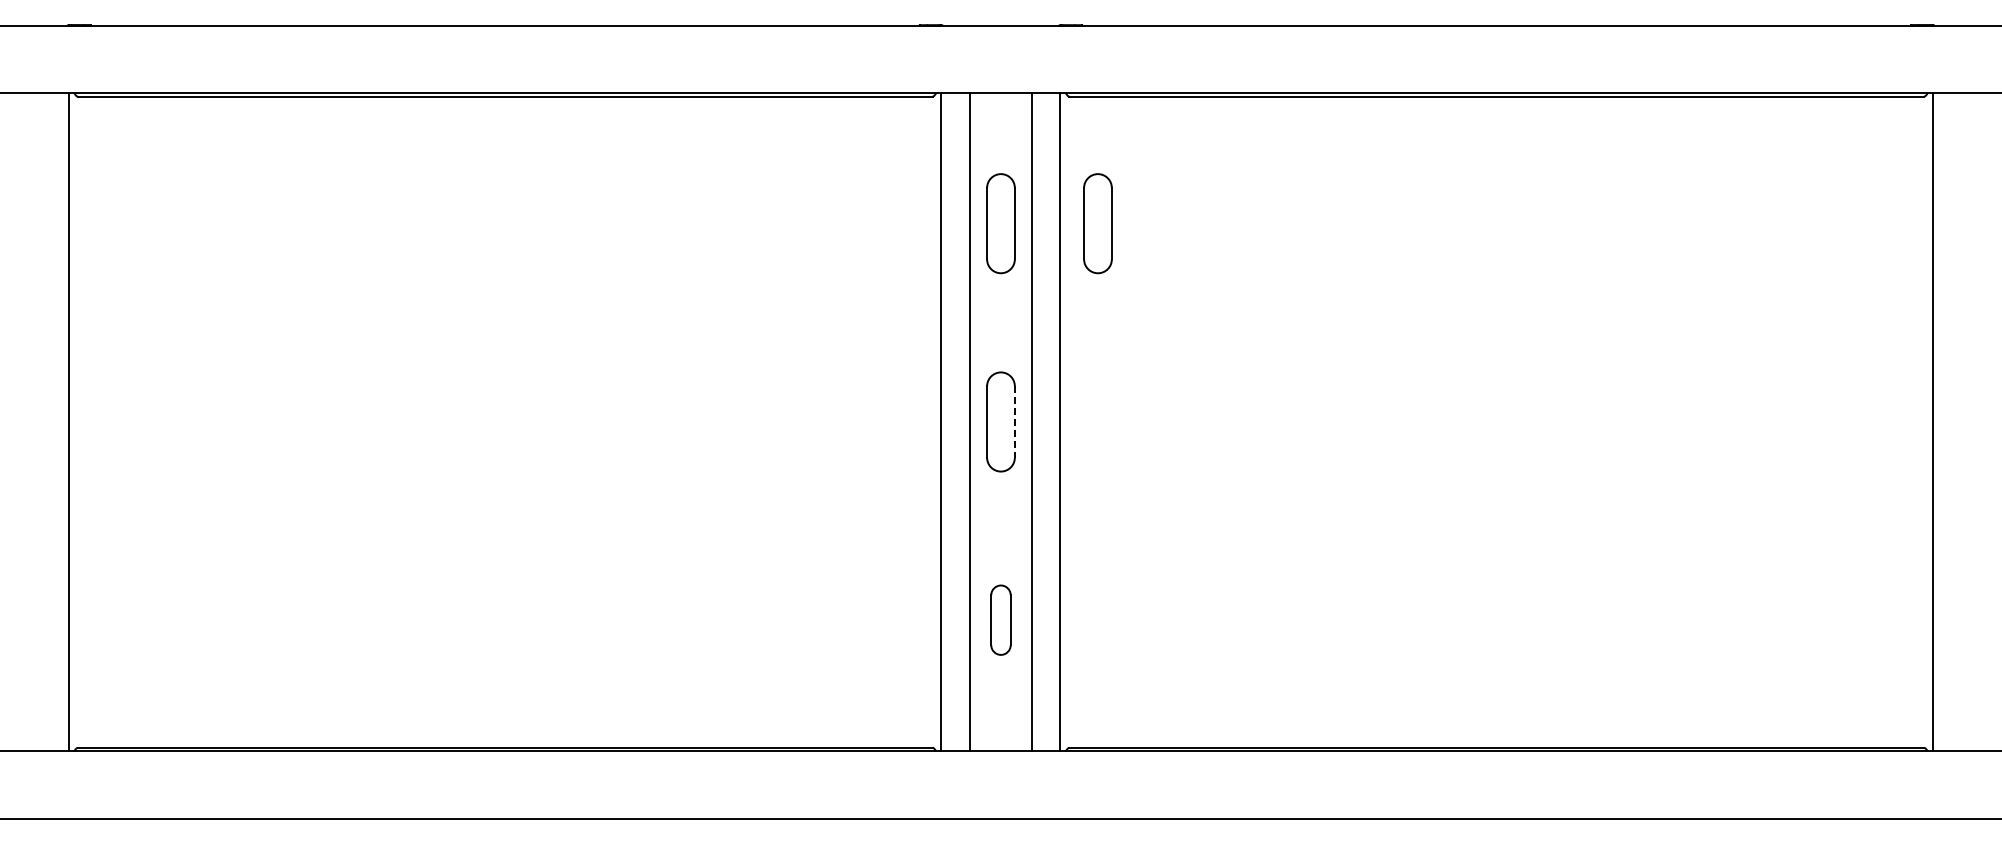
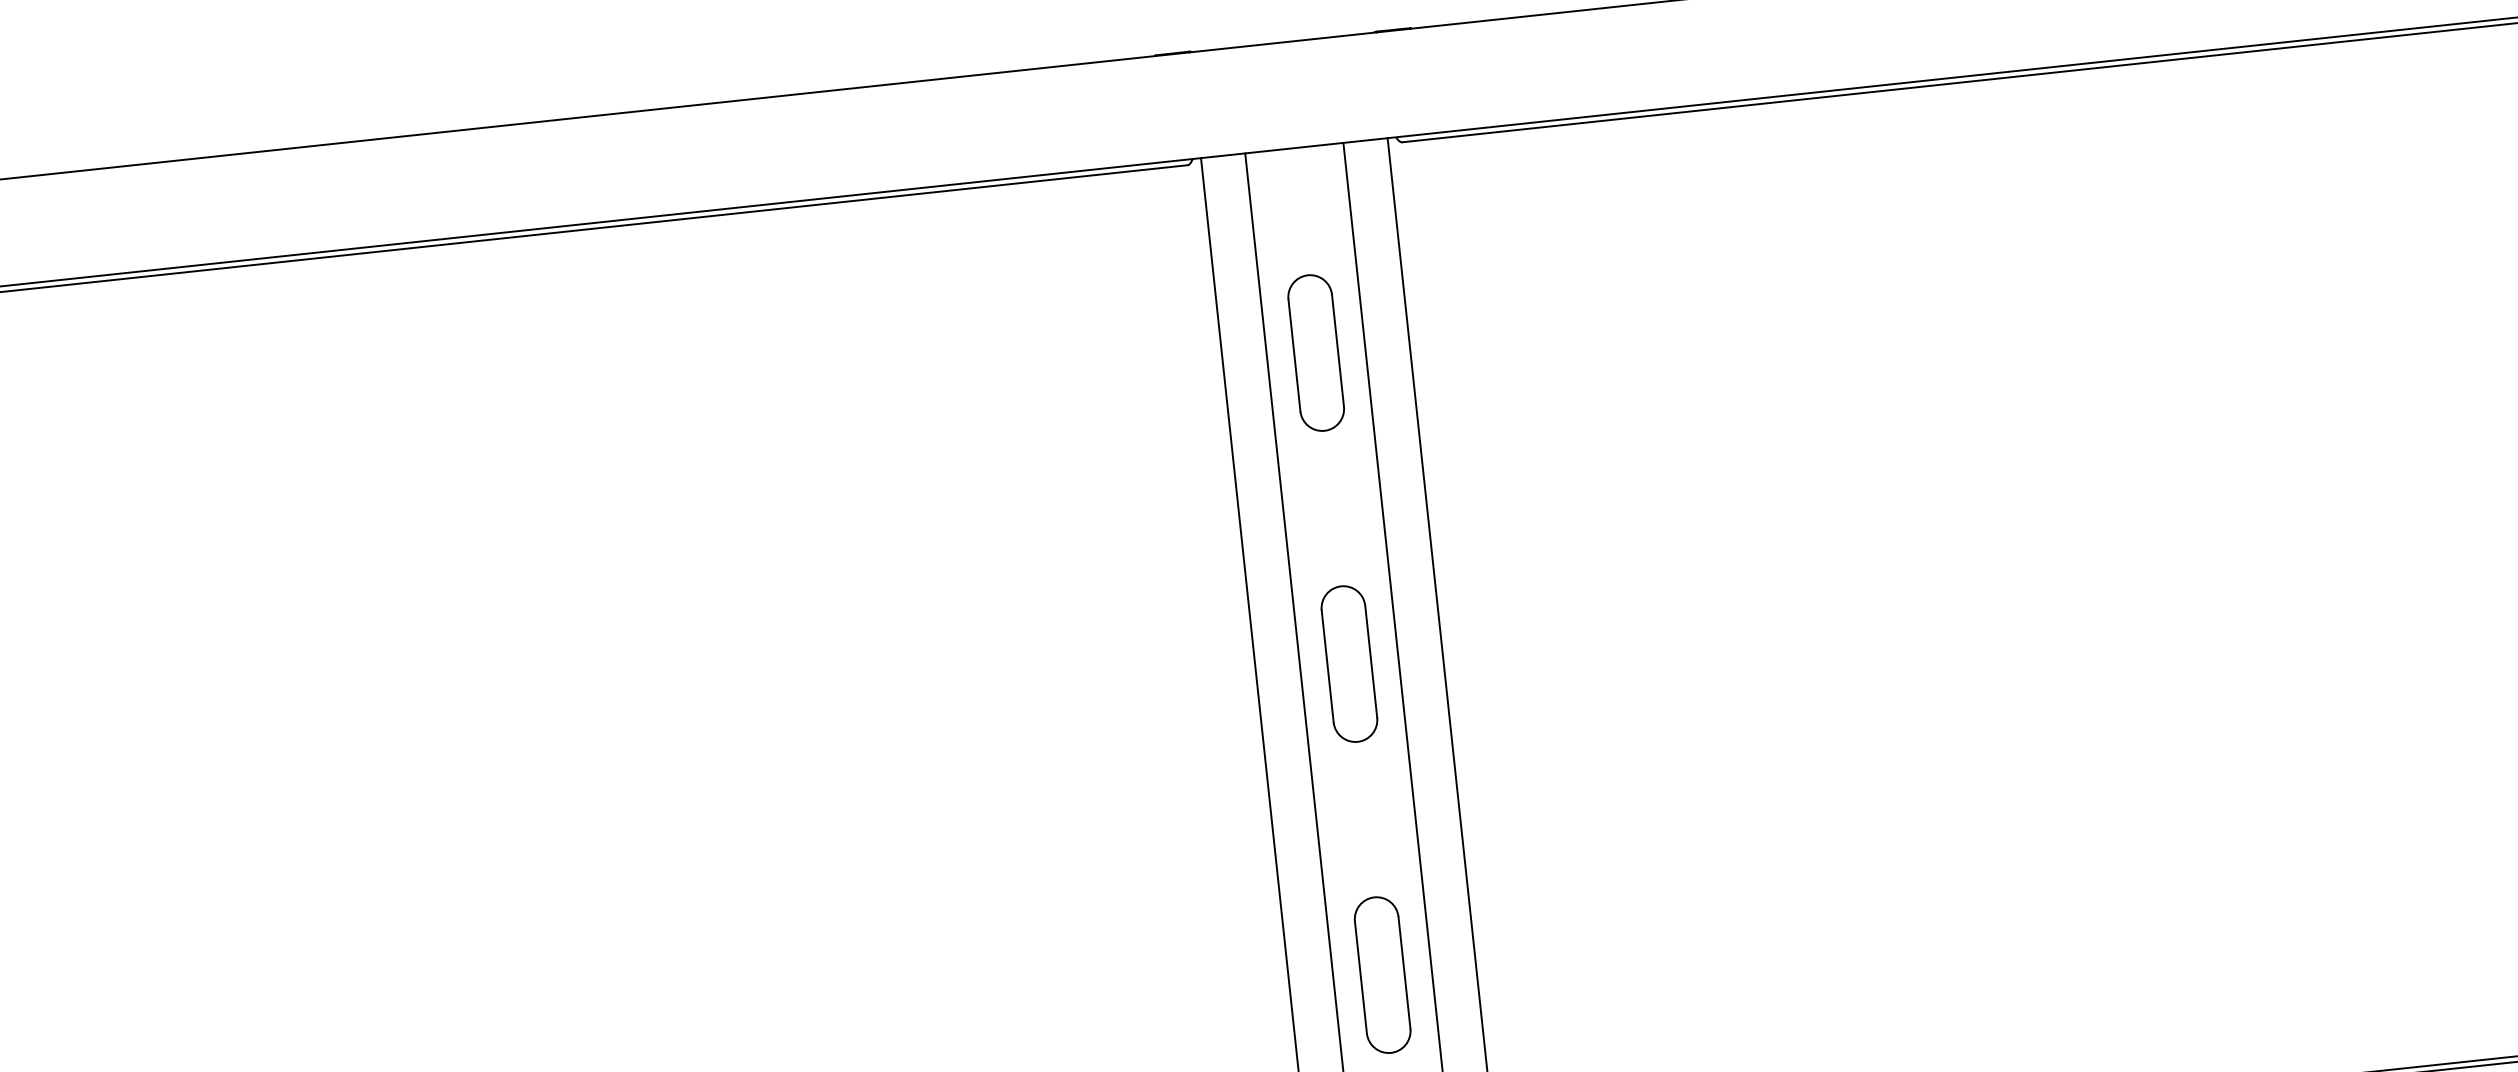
part: (1097, 223) -> (1467, 336), removed
line: (1014, 422) -> (1370, 662), dashed -> solid
part: (1000, 619) -> (1381, 973), size x1.43

